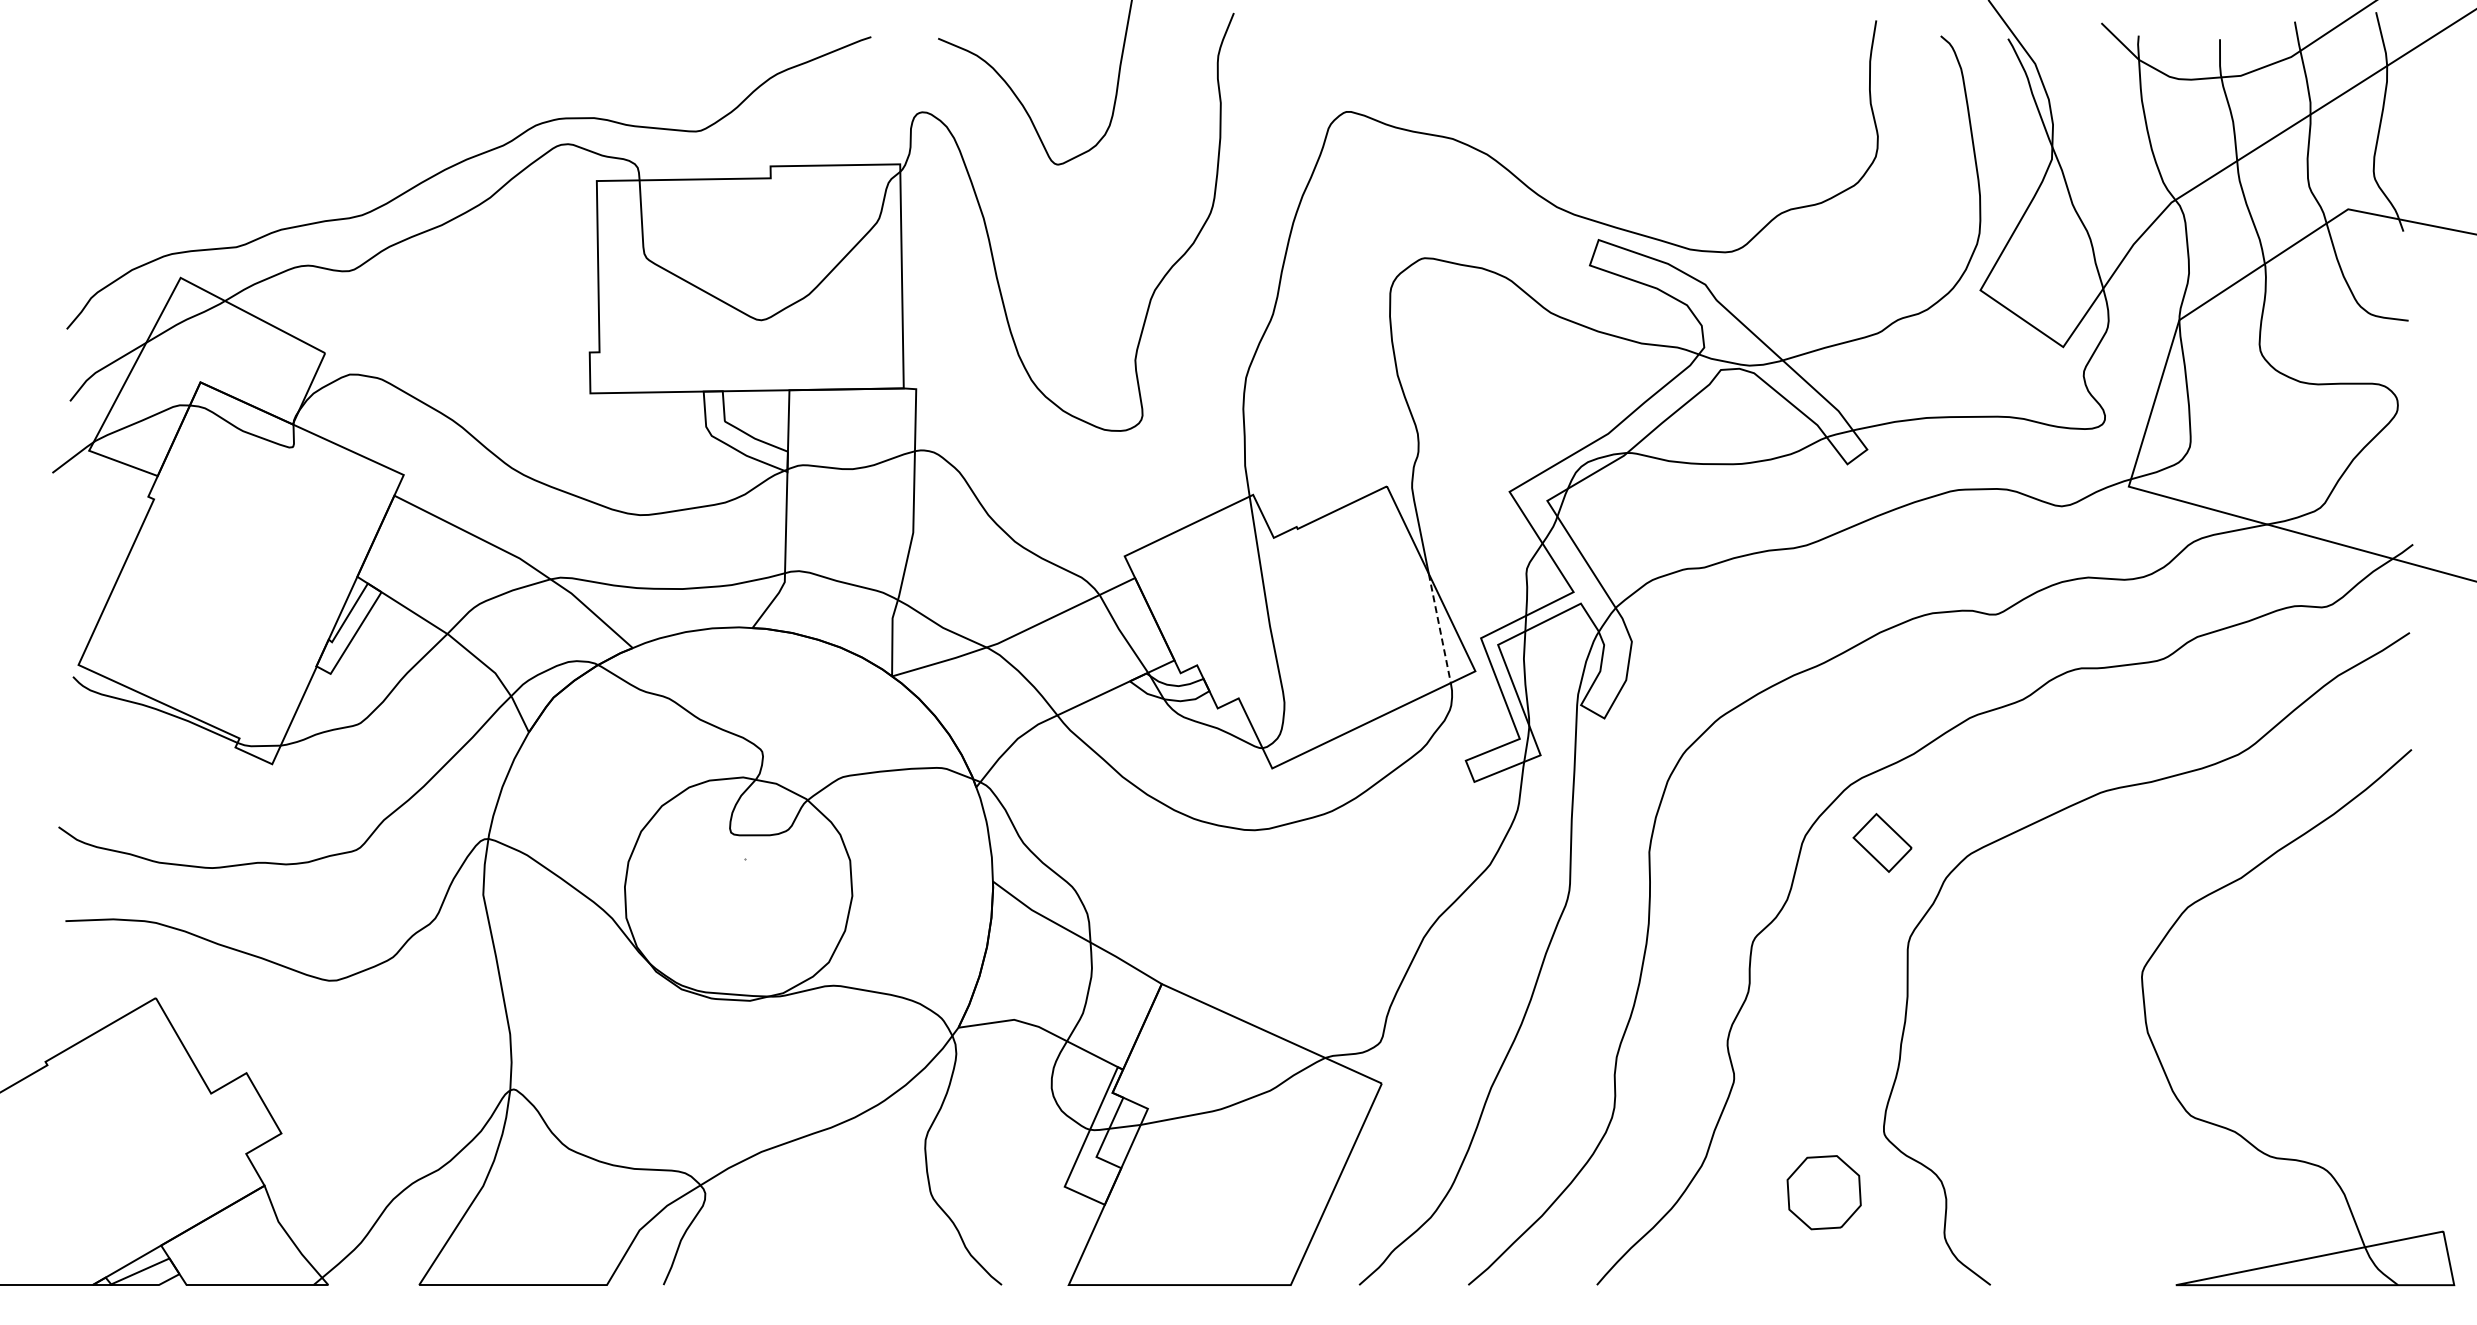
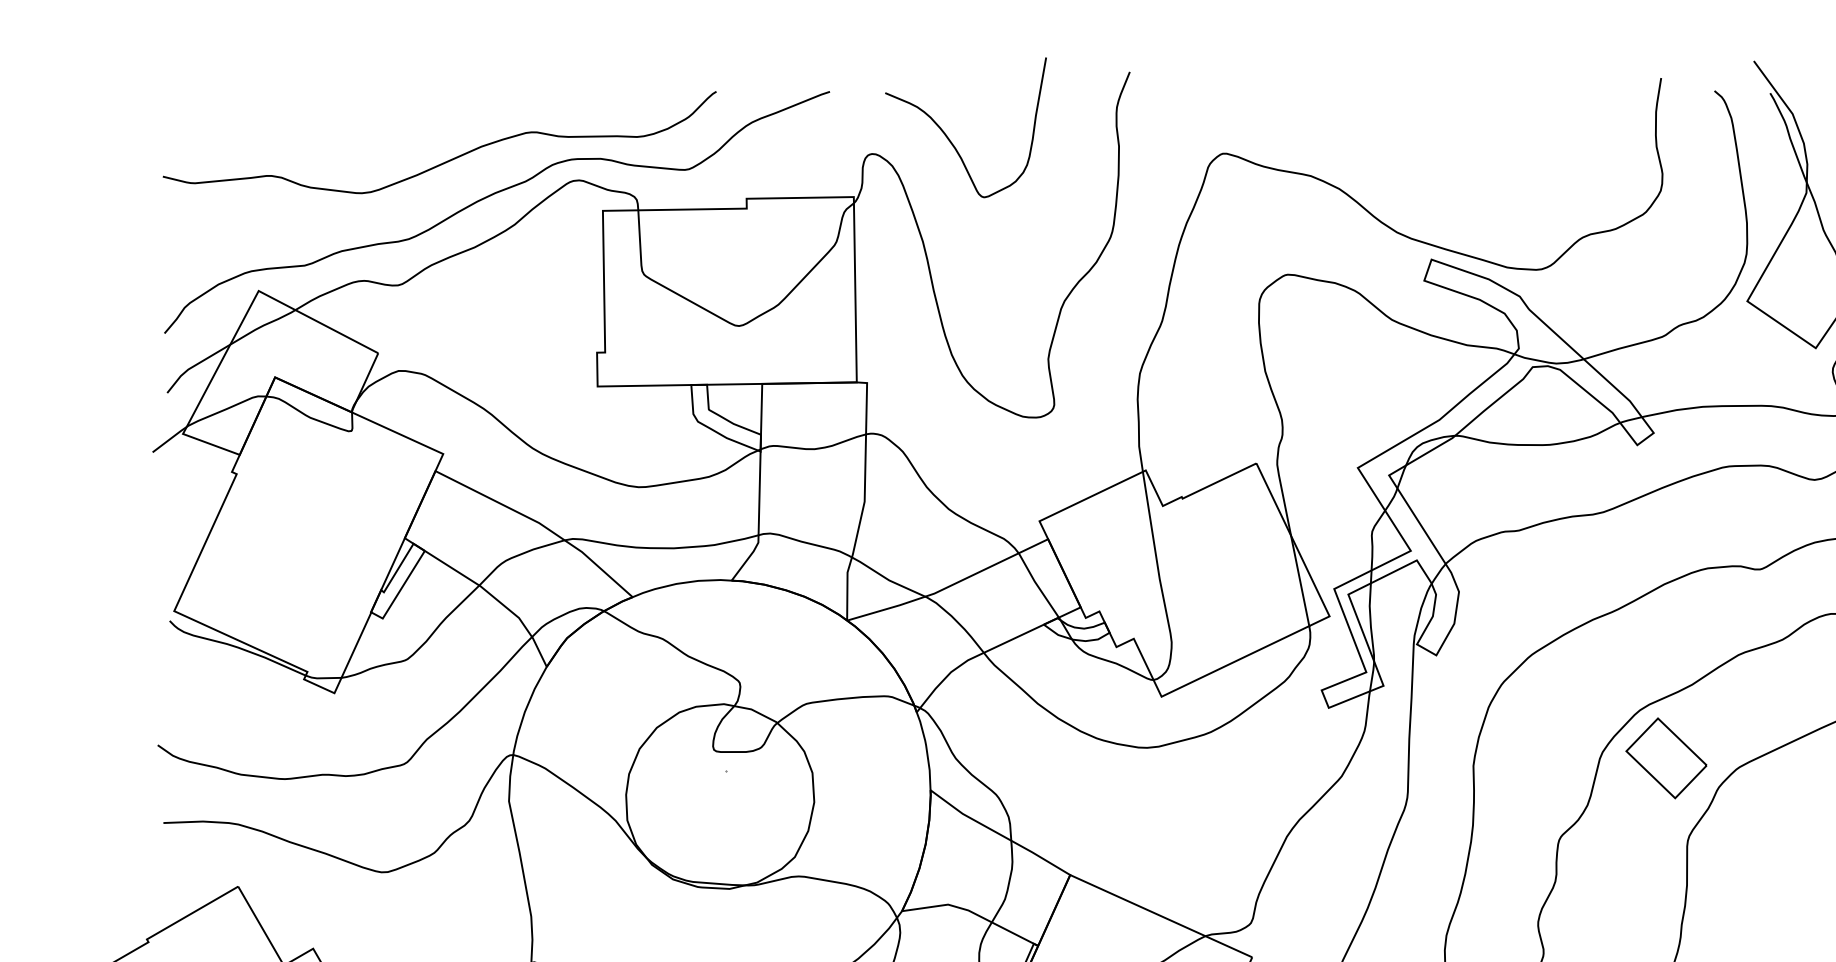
curve: (410, 119) -> (448, 159), added
line: (1439, 628) -> (1299, 580), dashed -> solid
part: (1882, 842) -> (1666, 757), size x1.67

